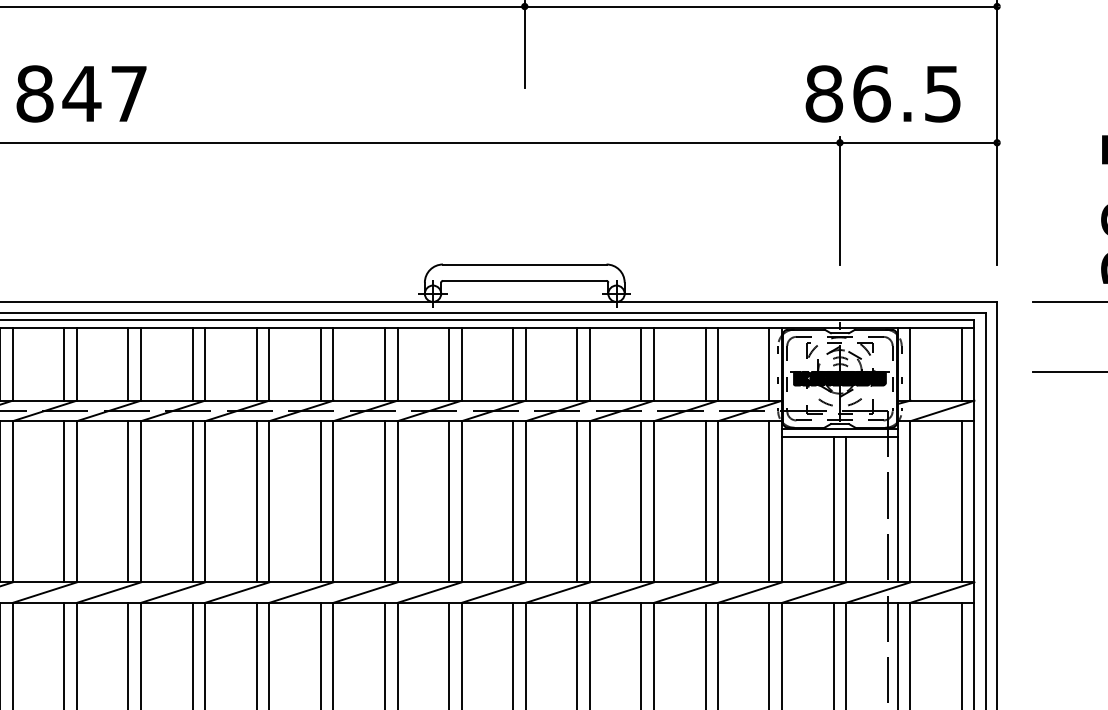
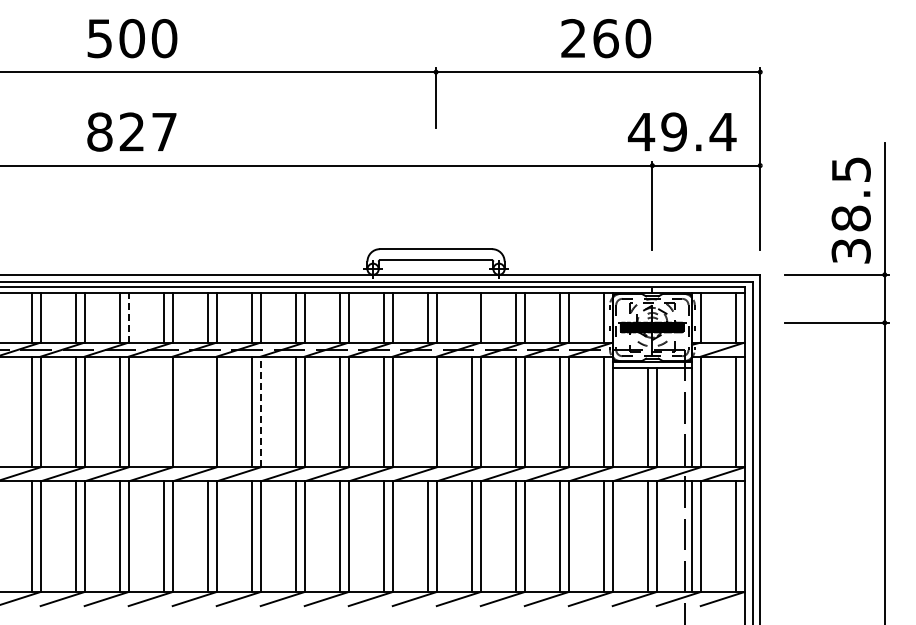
text: (81, 93) -> (131, 131), 847 -> 827
text: (882, 93) -> (681, 131), 86.5 -> 49.4
line: (76, 364) -> (128, 317), solid -> dashed
line: (577, 364) -> (472, 317), removed
line: (127, 501) -> (163, 411), removed
line: (193, 501) -> (208, 411), removed
line: (268, 501) -> (260, 411), solid -> dashed
line: (513, 501) -> (428, 411), removed

